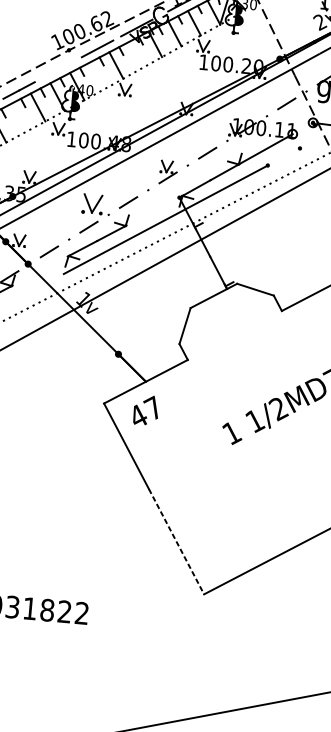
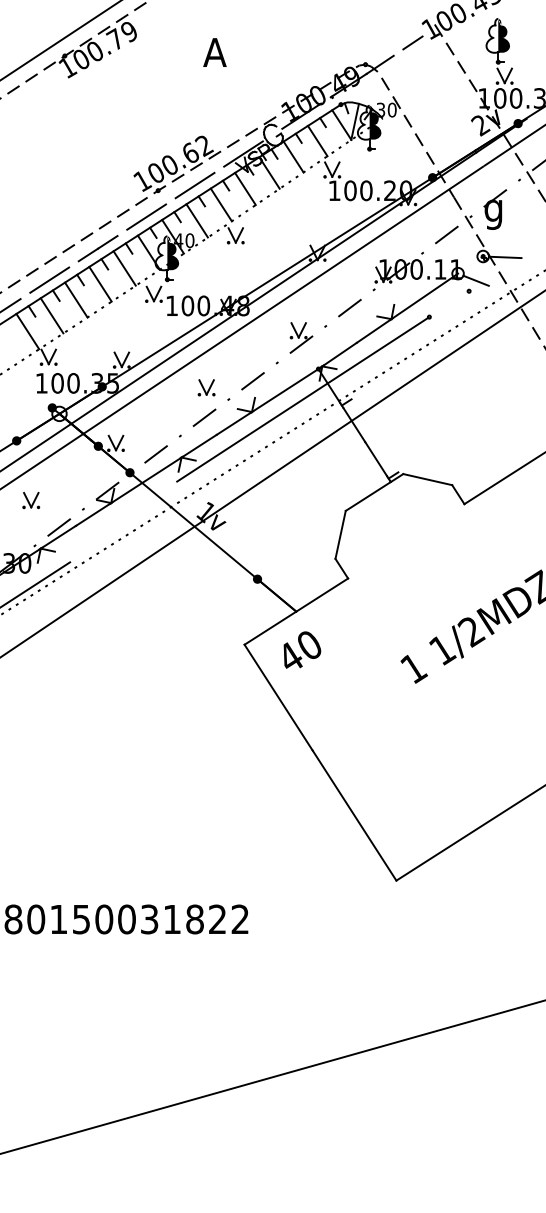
line: (135, 54) -> (245, 188), added
line: (58, 69) -> (146, 216), added
line: (96, 75) -> (196, 220), added
line: (18, 117) -> (100, 283), added
line: (305, 140) -> (475, 280), added
part: (92, 204) -> (206, 387), size x0.62
line: (152, 211) -> (285, 390), added
line: (40, 271) -> (146, 480), added
text: (153, 406) -> (308, 643), 47 -> 40
line: (176, 542) -> (354, 816), dashed -> solid

